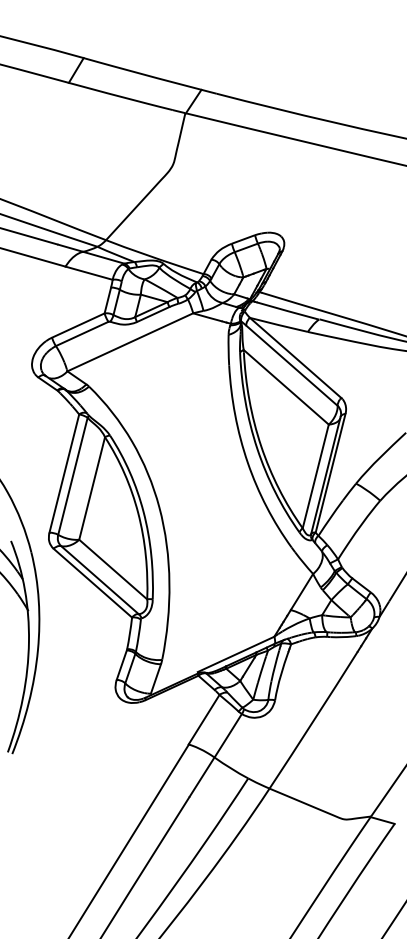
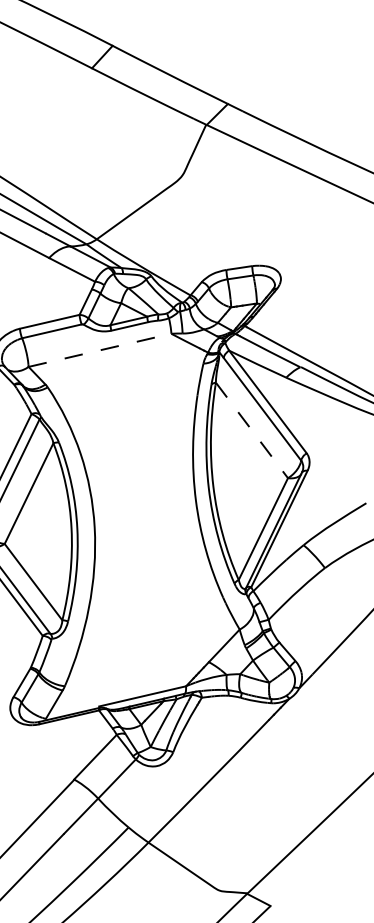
line: (130, 342) -> (100, 350), solid -> dashed
line: (286, 387) -> (252, 430), solid -> dashed

